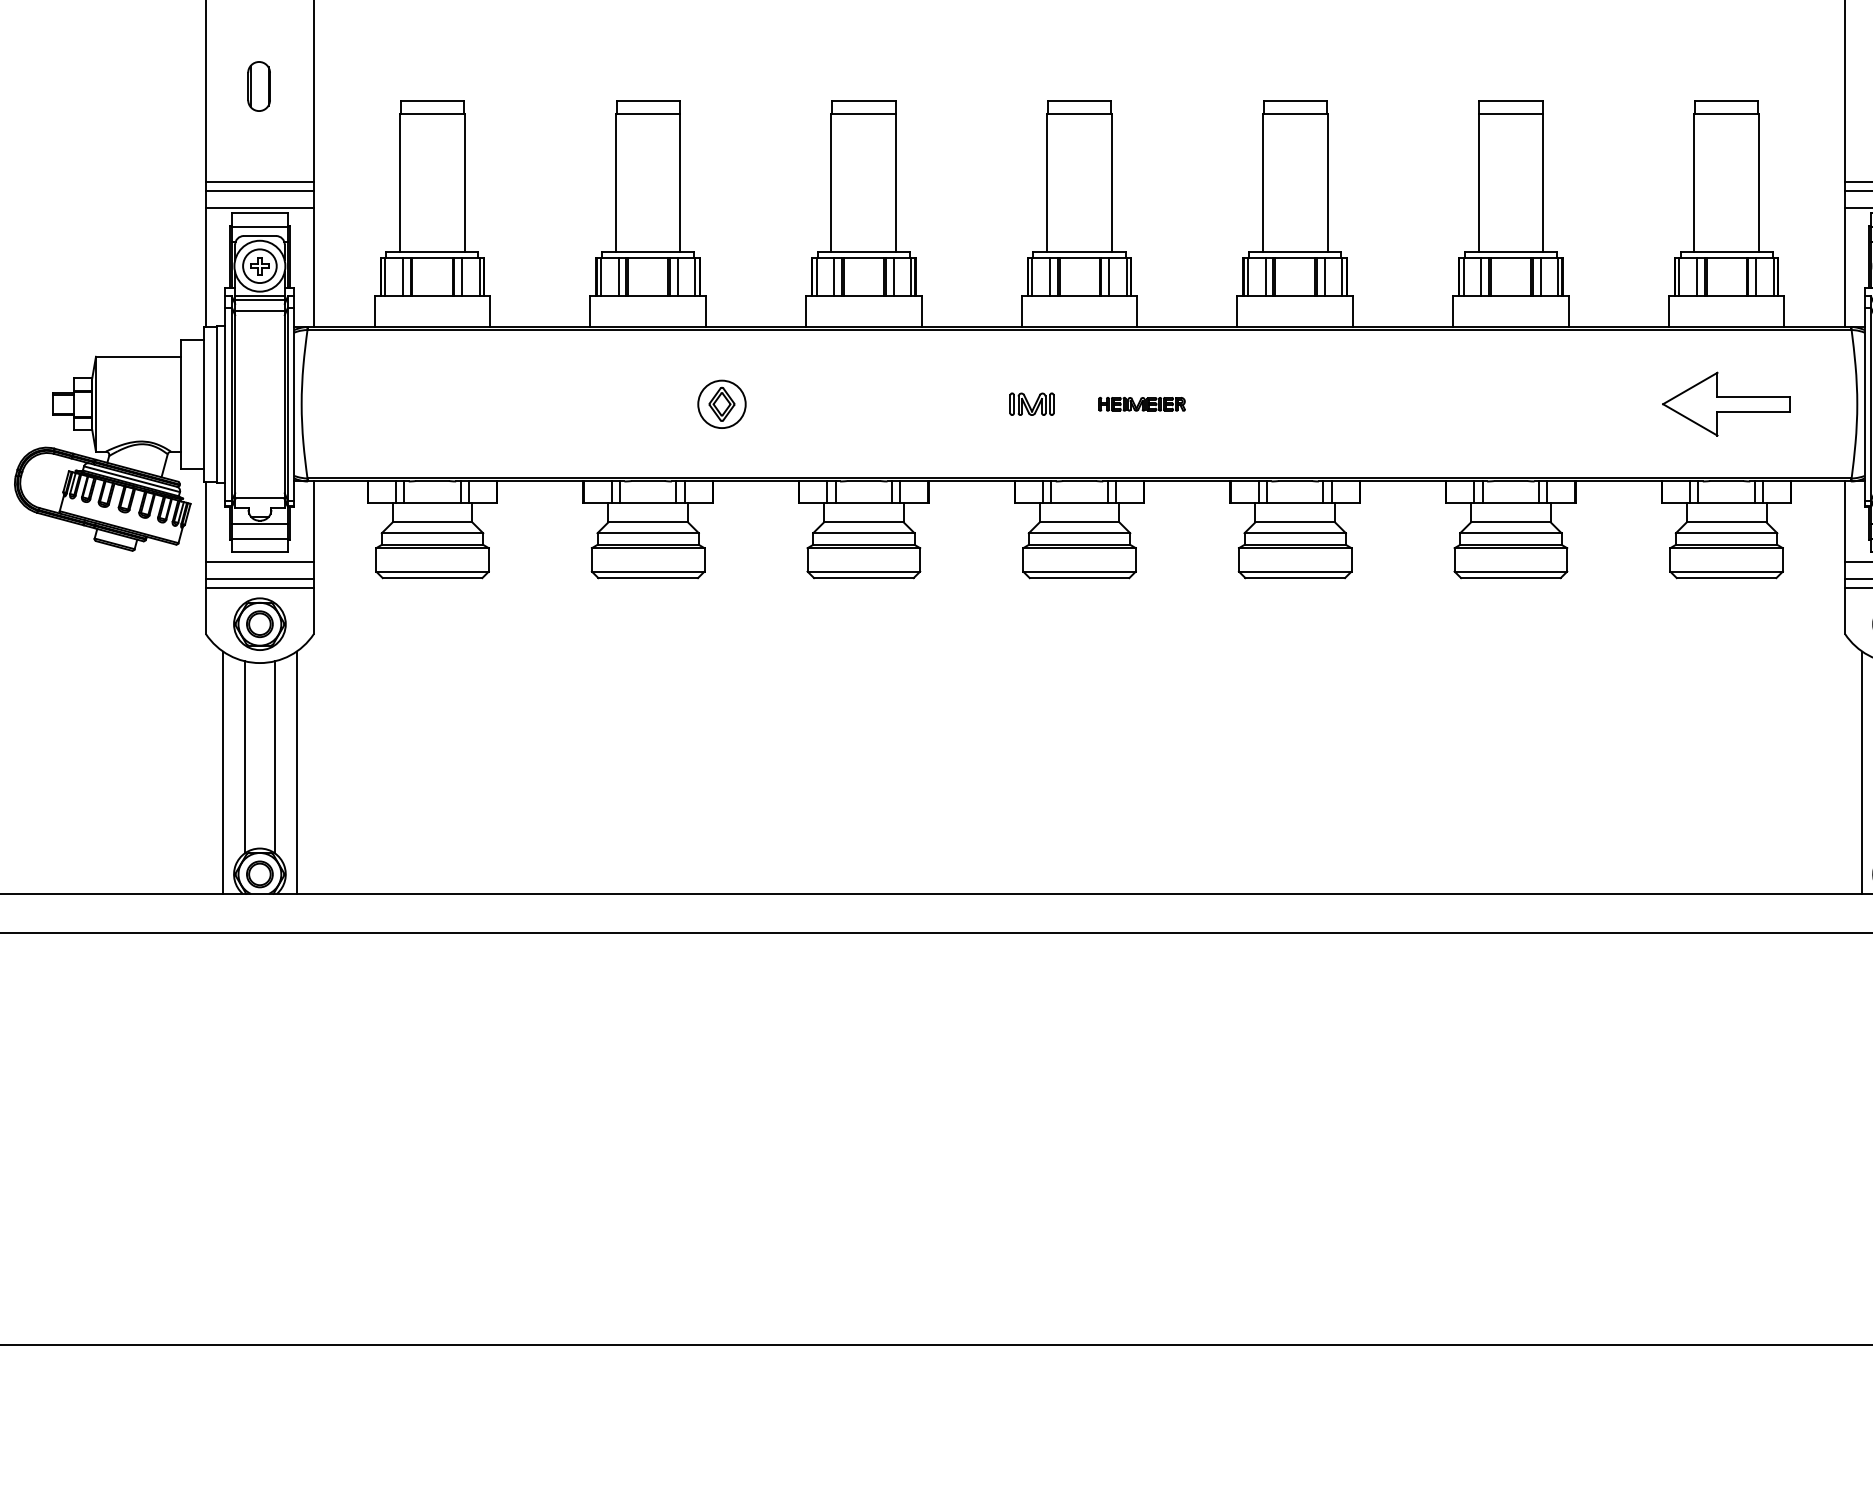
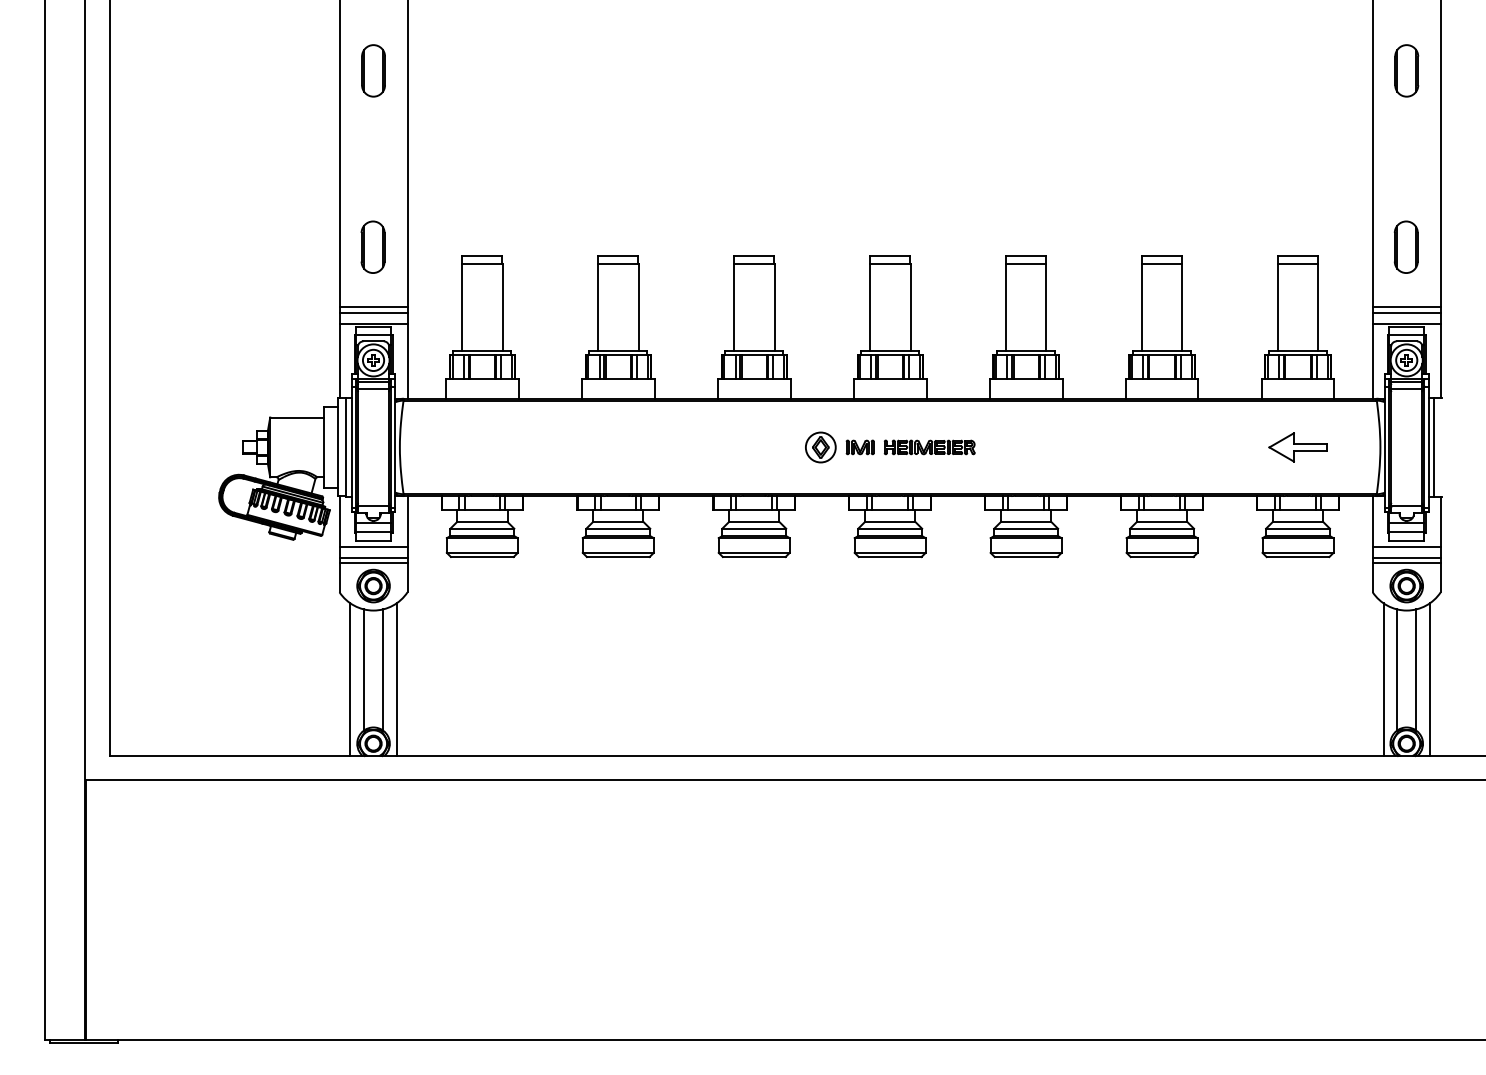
part: (258, 85) -> (372, 246), size x1.67
part: (721, 404) -> (820, 447), moved
part: (1141, 404) -> (929, 447), size x1.67
part: (1725, 404) -> (1297, 447), size x0.71

